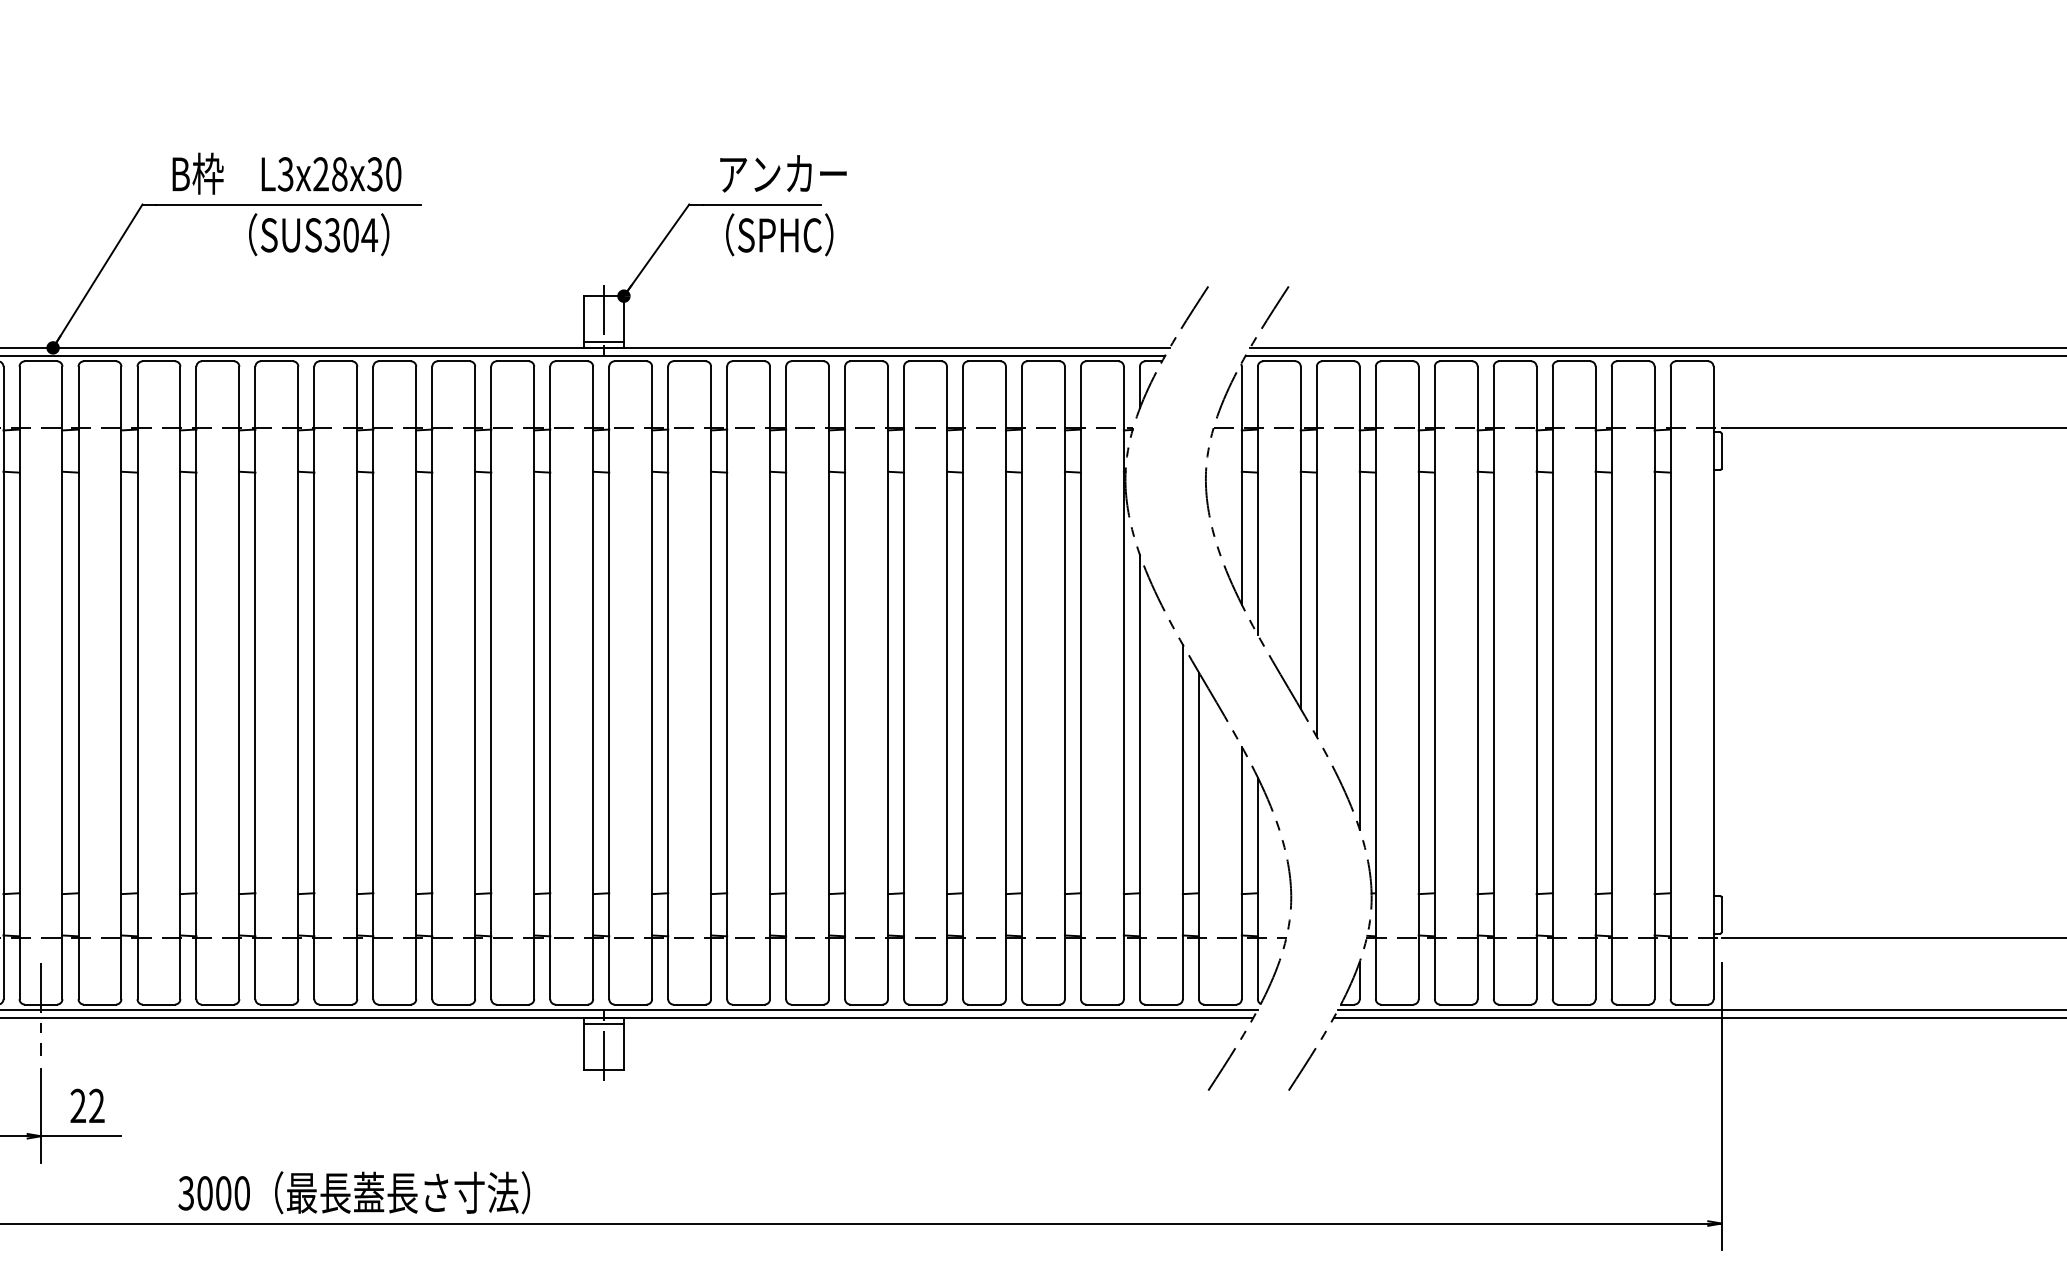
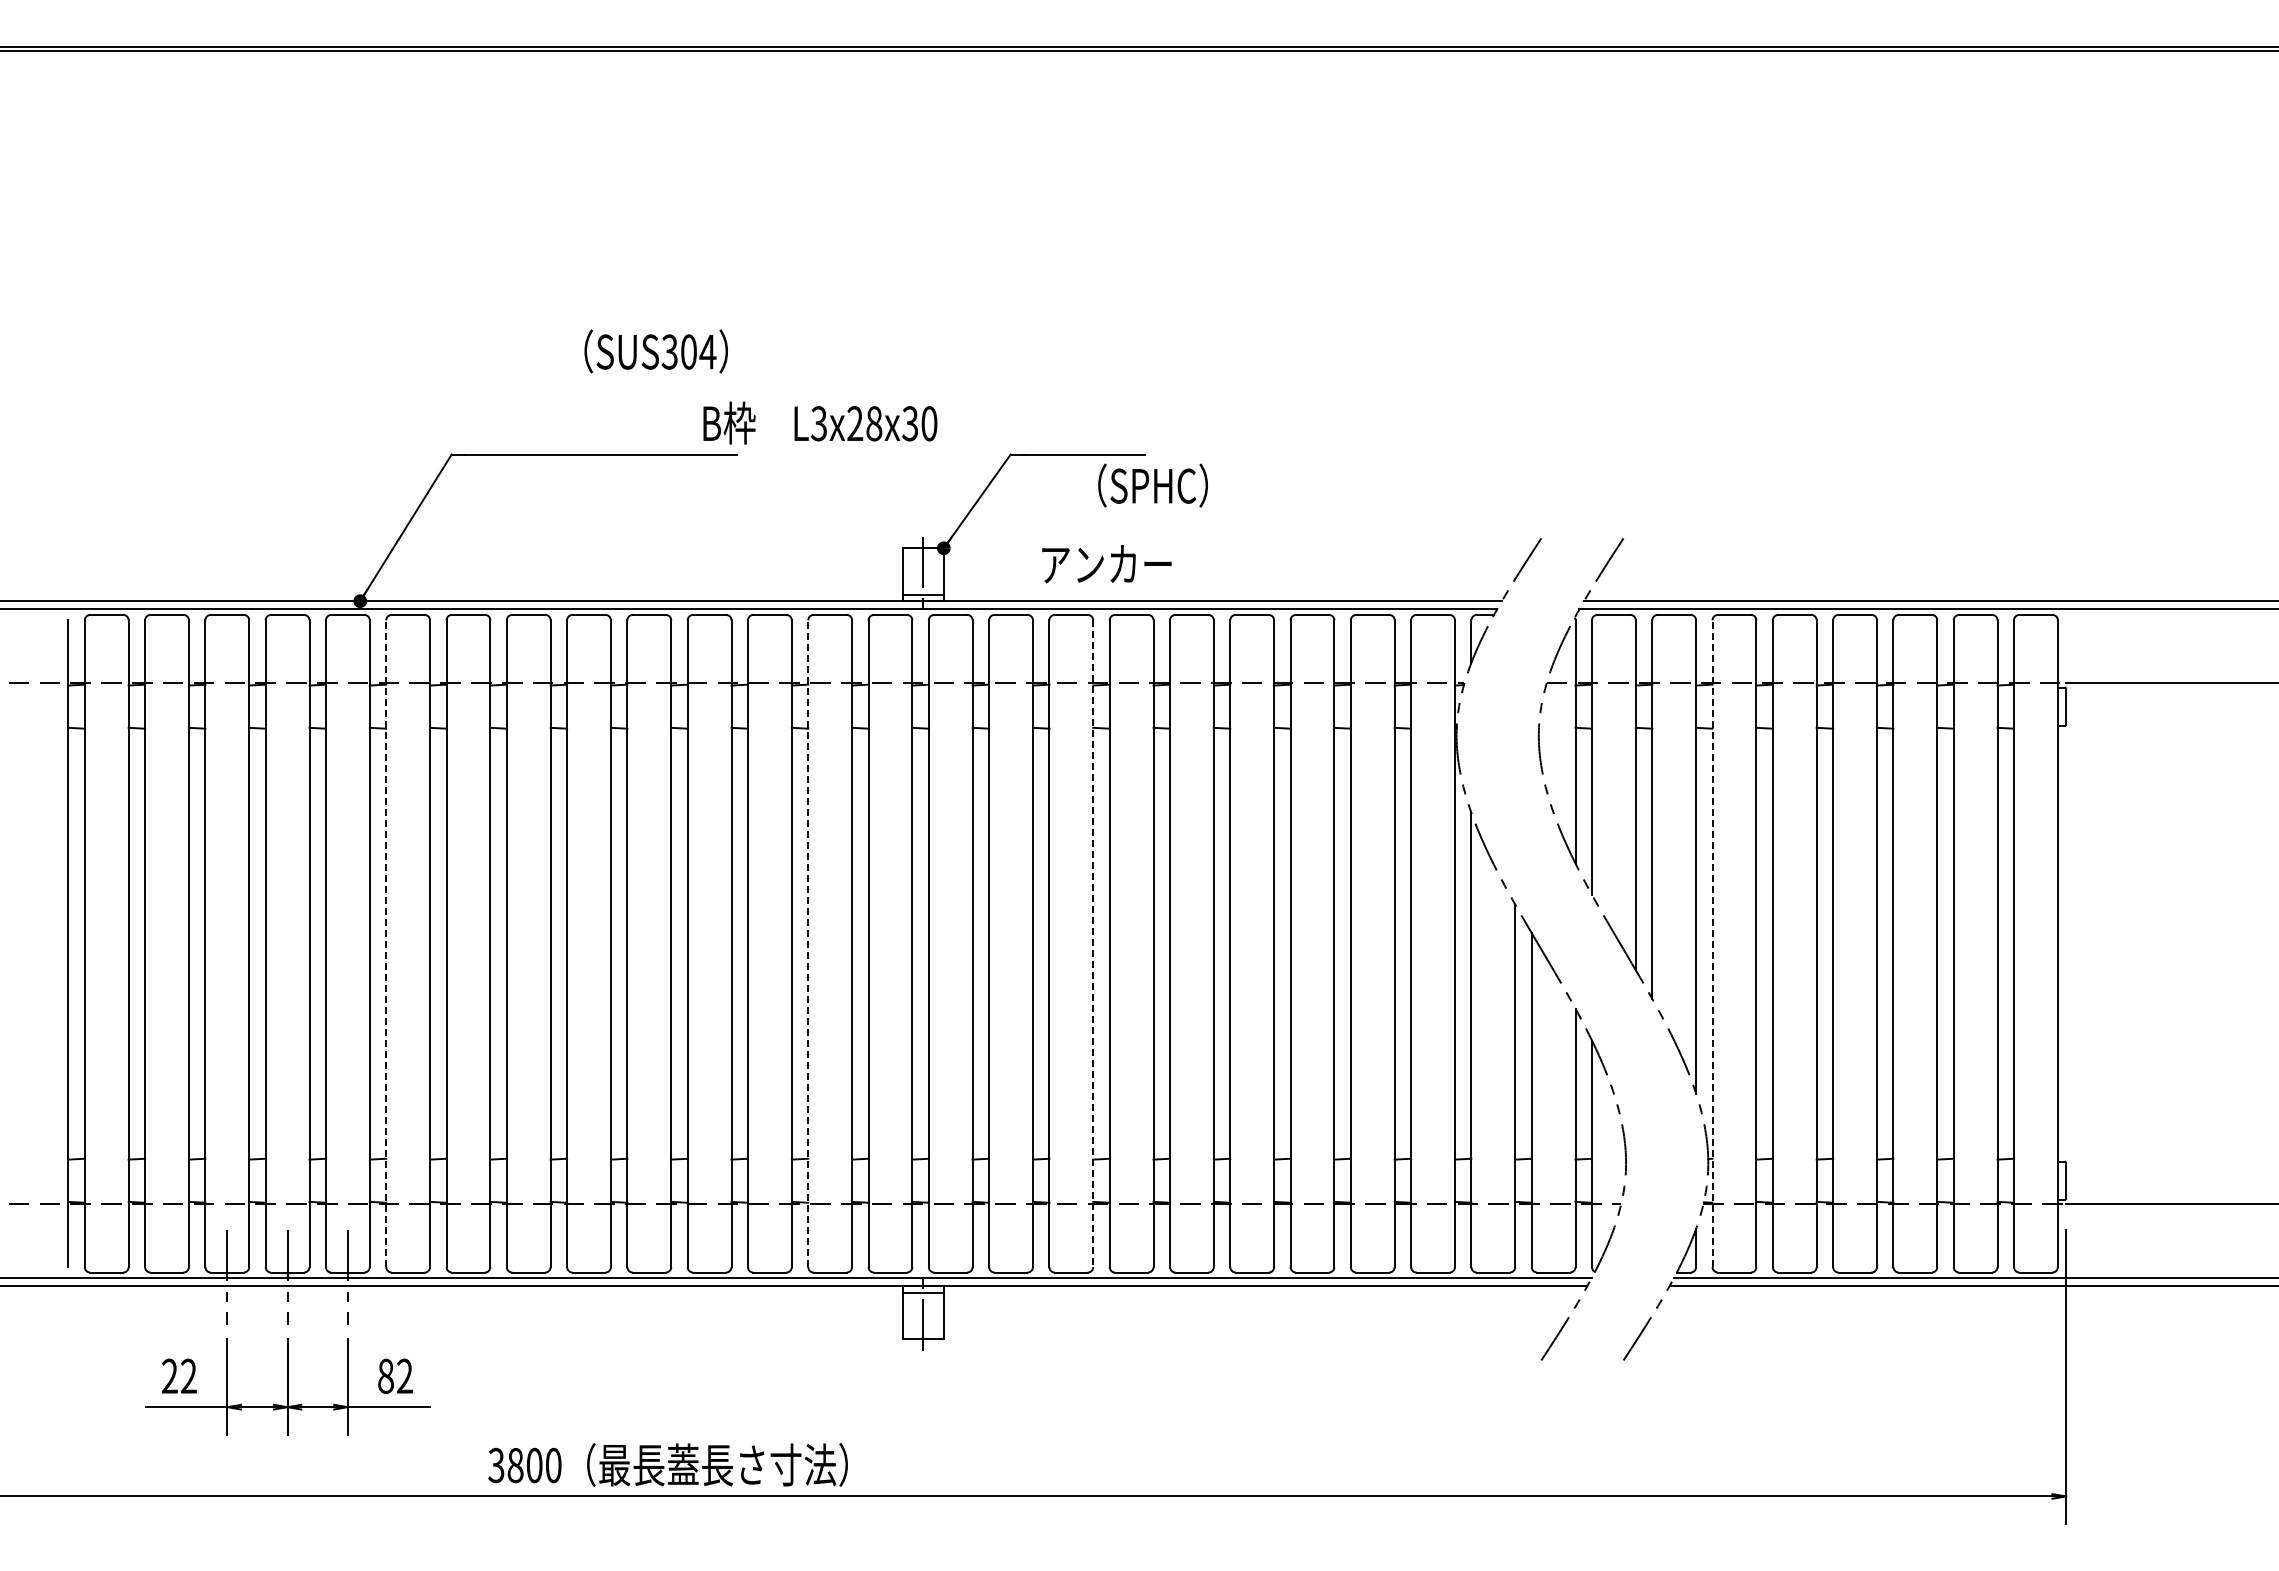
text: (287, 173) -> (820, 422), moved
text: (783, 174) -> (1106, 564), moved
text: (318, 234) -> (655, 351), moved
text: (779, 234) -> (1152, 485), moved
line: (78, 682) -> (386, 943), solid -> dashed
line: (491, 682) -> (808, 943), solid -> dashed
line: (1375, 682) -> (1712, 943), solid -> dashed
line: (770, 683) -> (1093, 944), solid -> dashed
text: (77, 1105) -> (385, 1375), 22 -> 82
text: (204, 1193) -> (515, 1465), 3000 -> 3800

